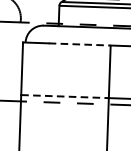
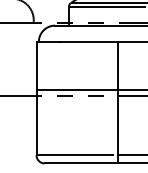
line: (79, 44) -> (88, 41), dashed -> solid
line: (65, 96) -> (77, 90), dashed -> solid

